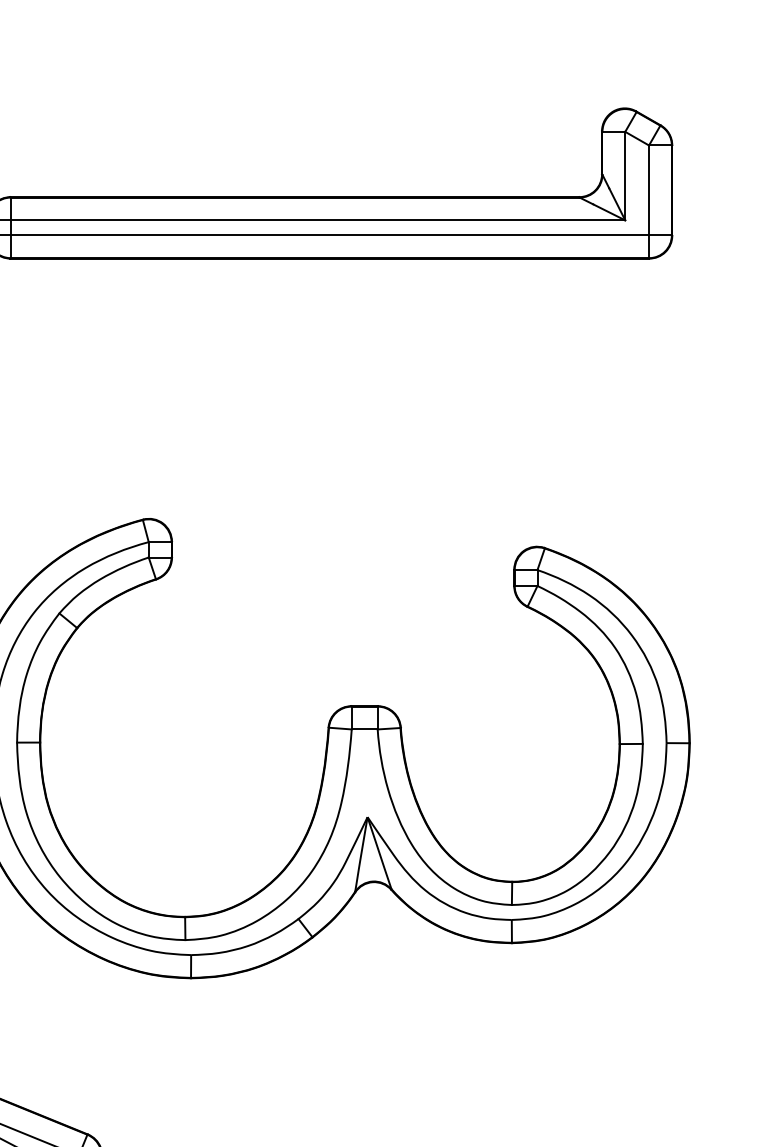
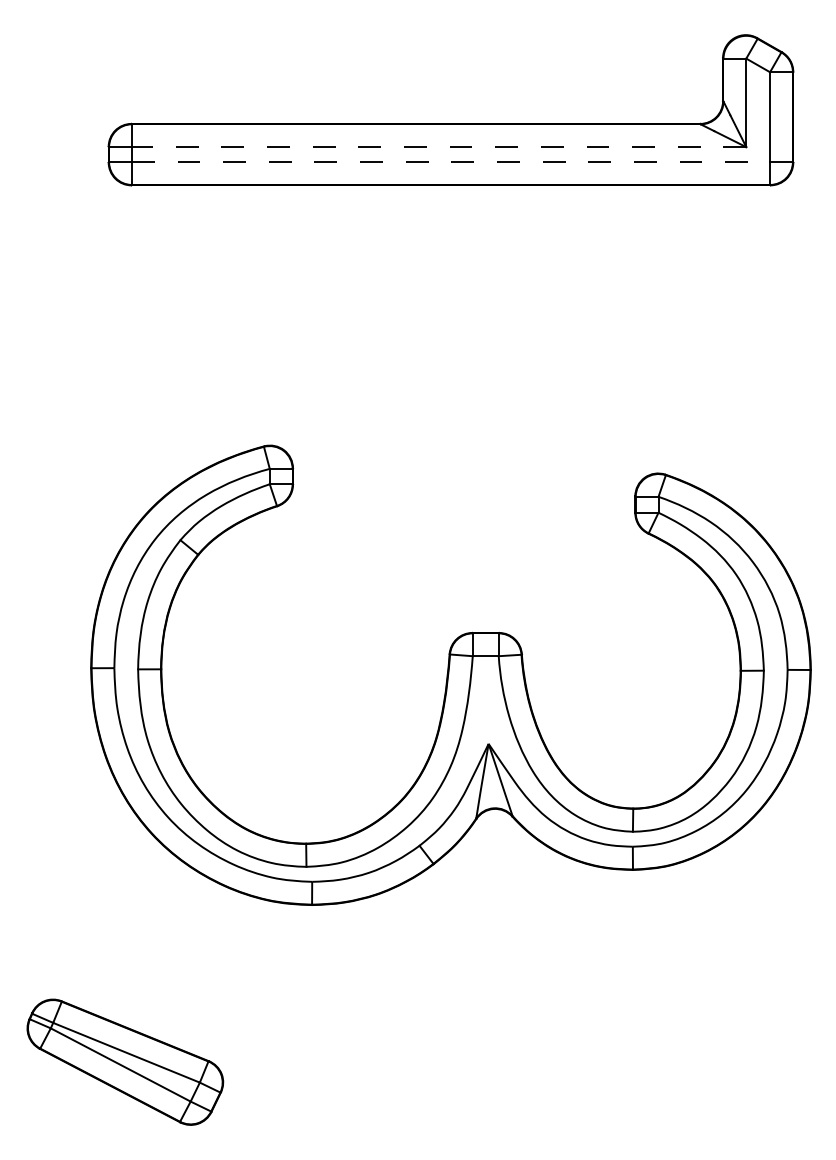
line: (317, 220) -> (438, 147), solid -> dashed
line: (330, 235) -> (451, 162), solid -> dashed

